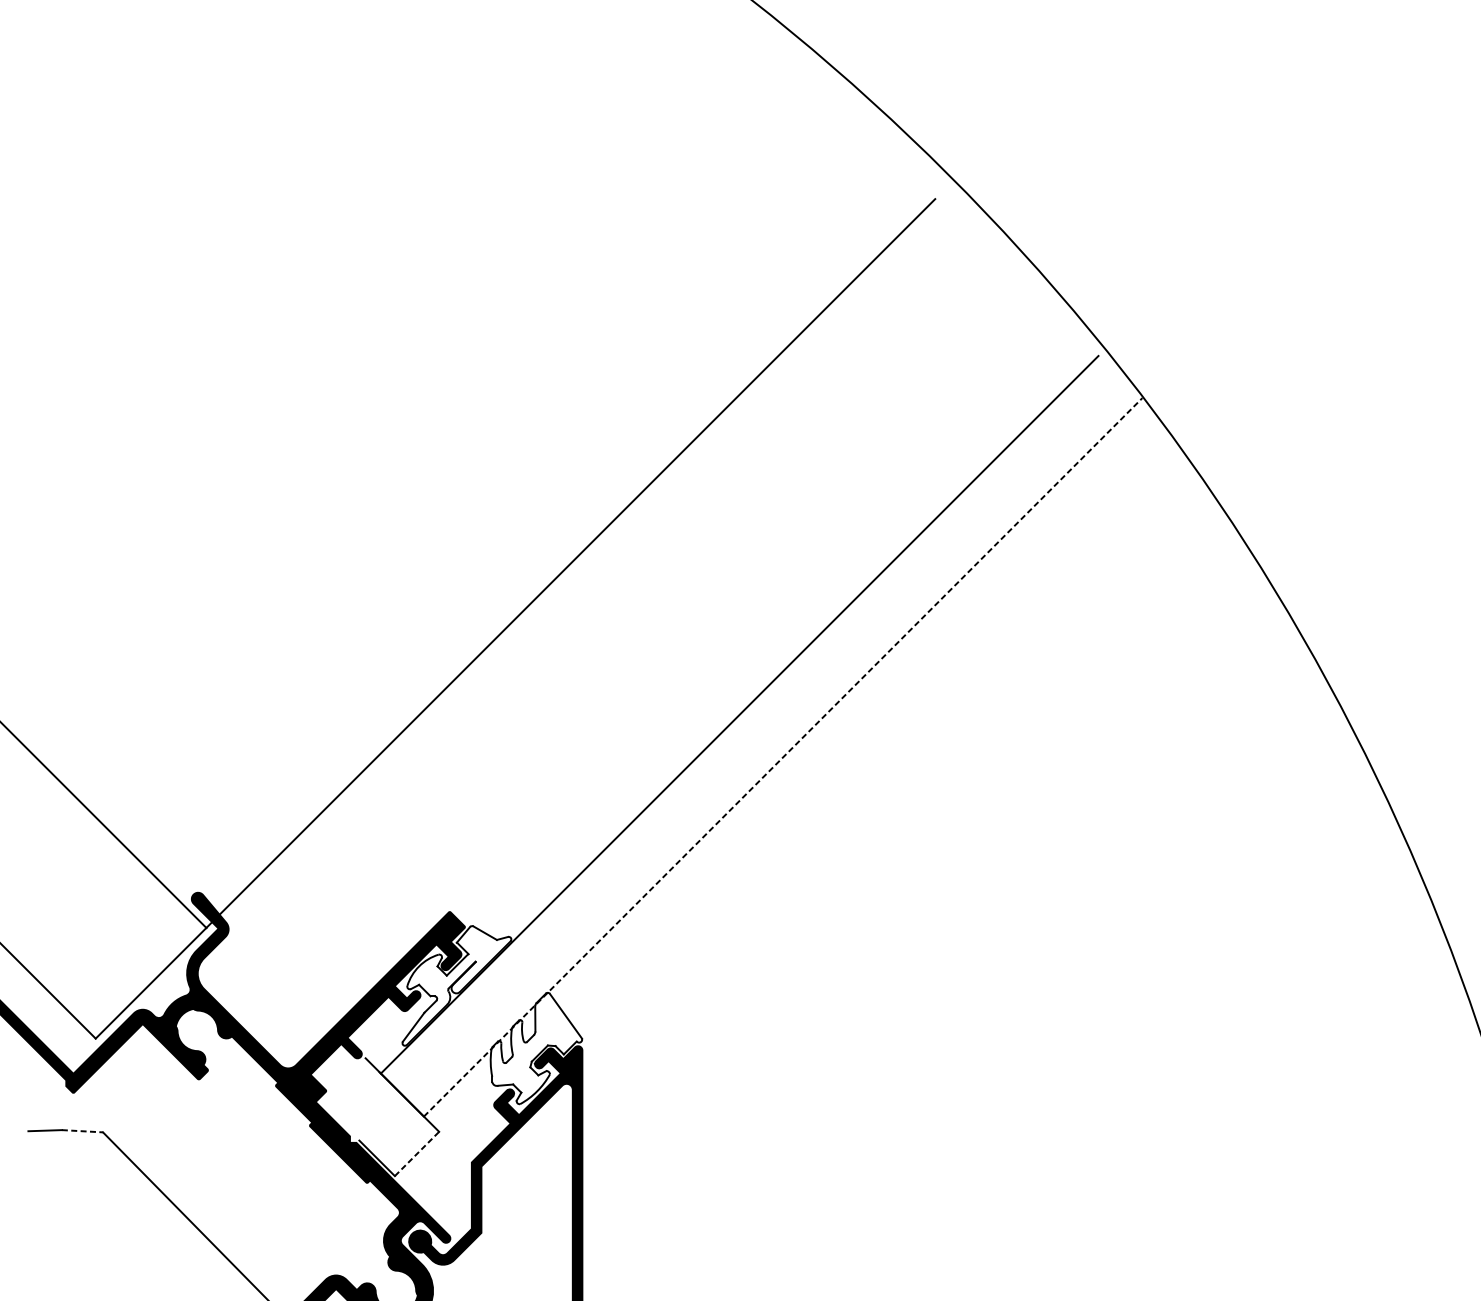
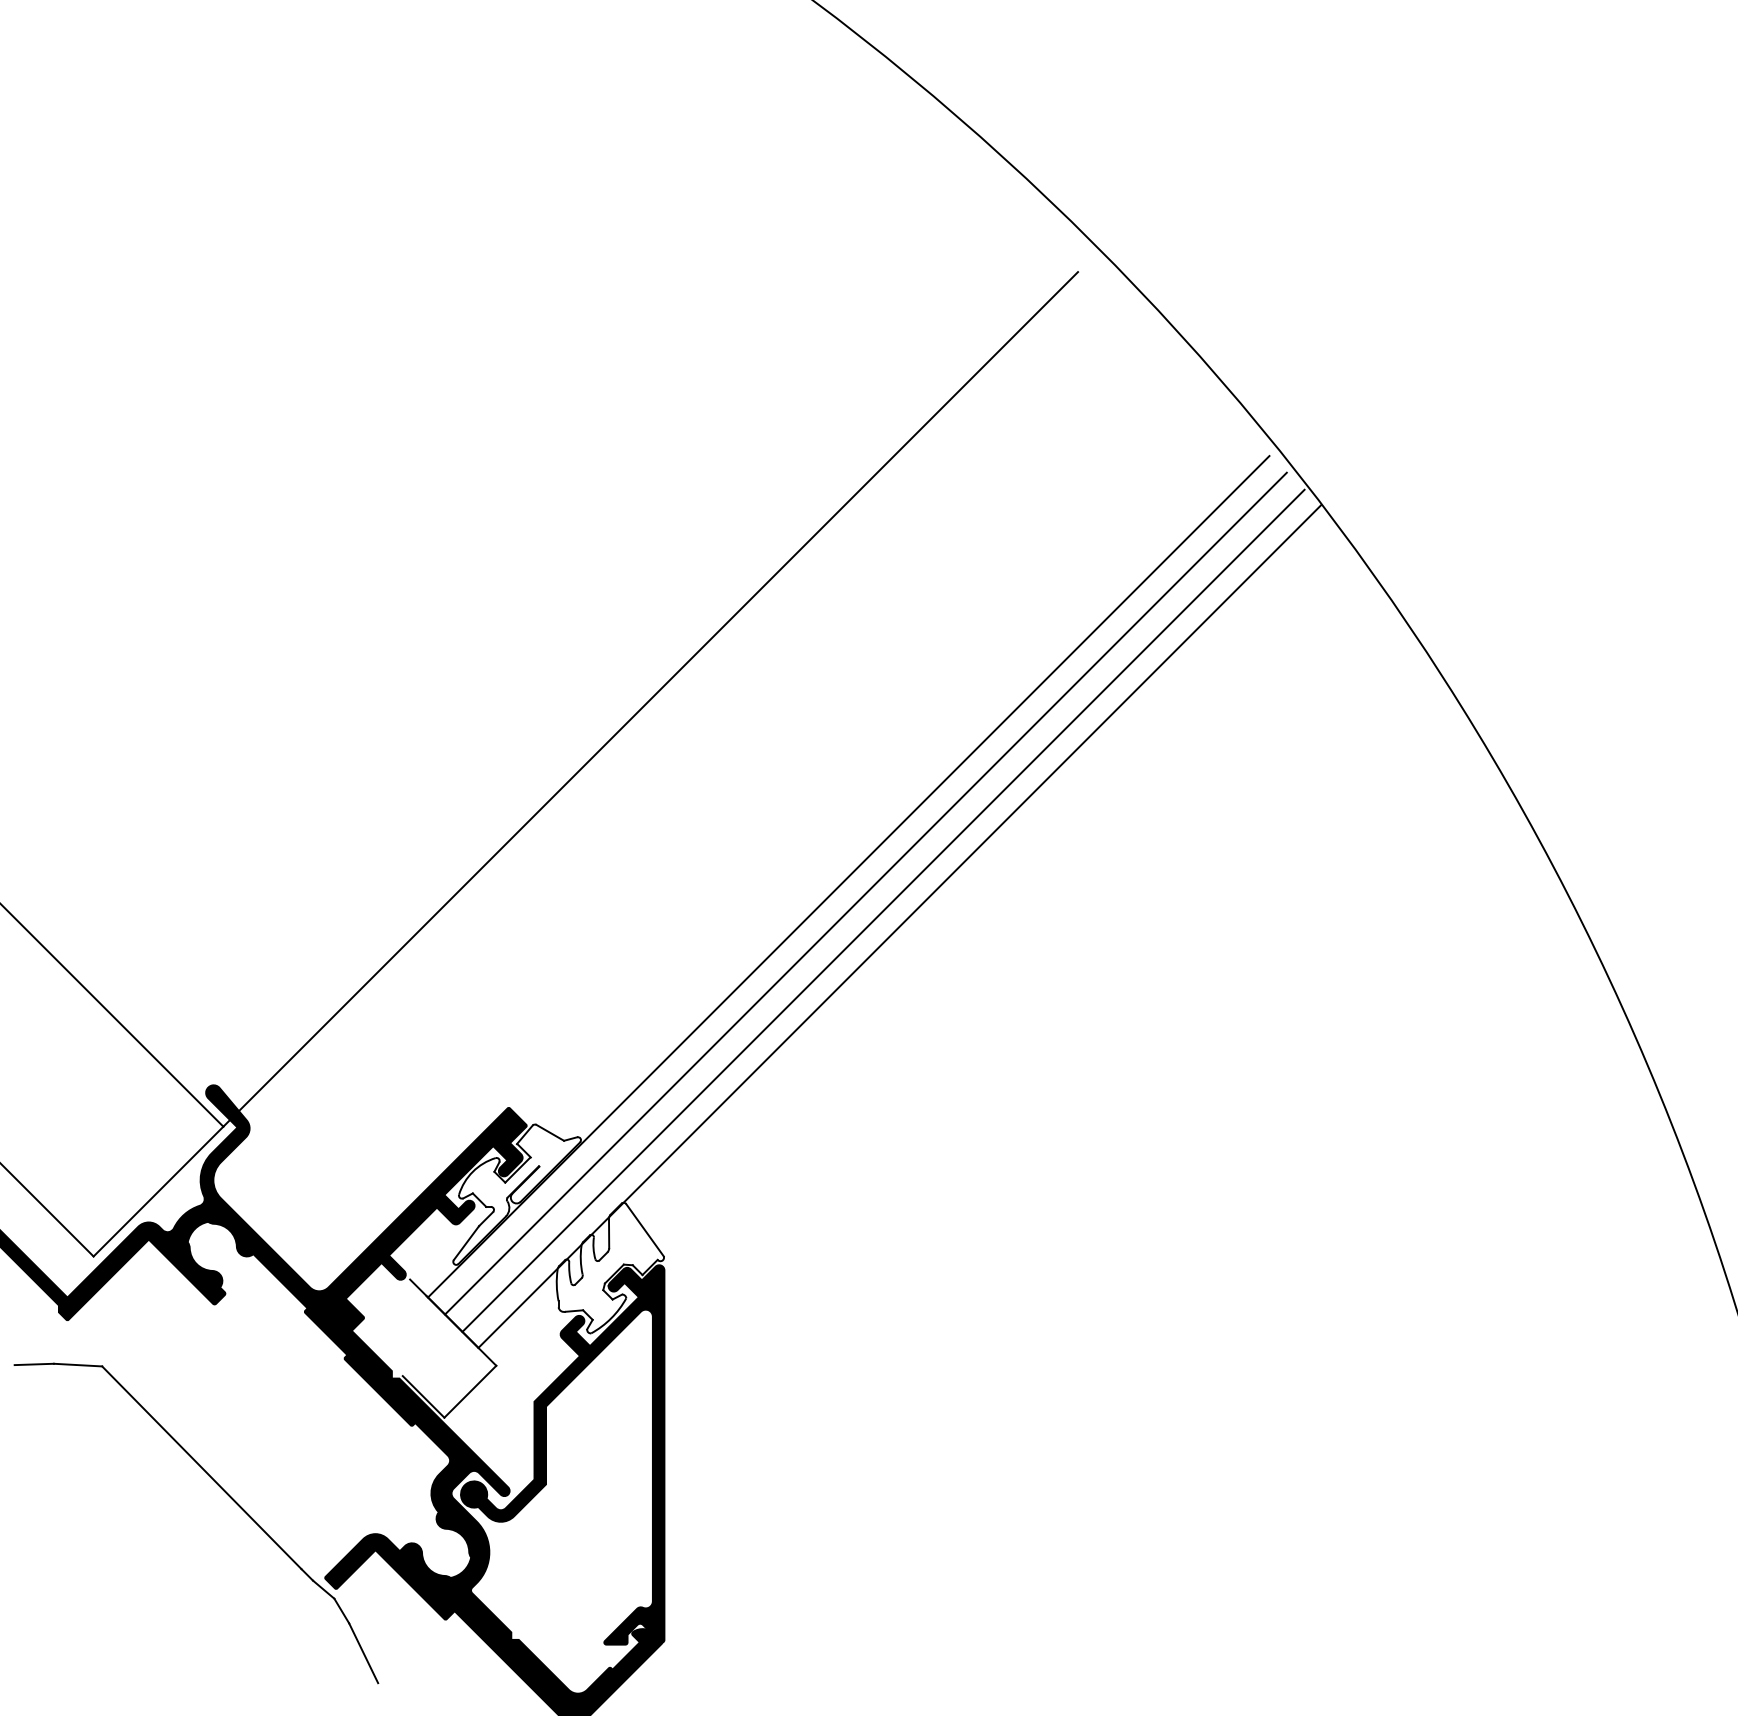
line: (753, 729) -> (865, 893), added
line: (769, 743) -> (883, 910), added
line: (782, 757) -> (899, 926), dashed -> solid
line: (82, 1131) -> (78, 1365), dashed -> solid
line: (417, 1153) -> (470, 1391), dashed -> solid

